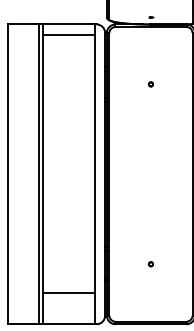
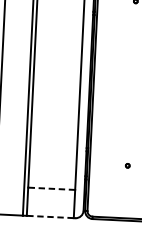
line: (69, 293) -> (51, 188), solid -> dashed
line: (69, 324) -> (50, 217), solid -> dashed

